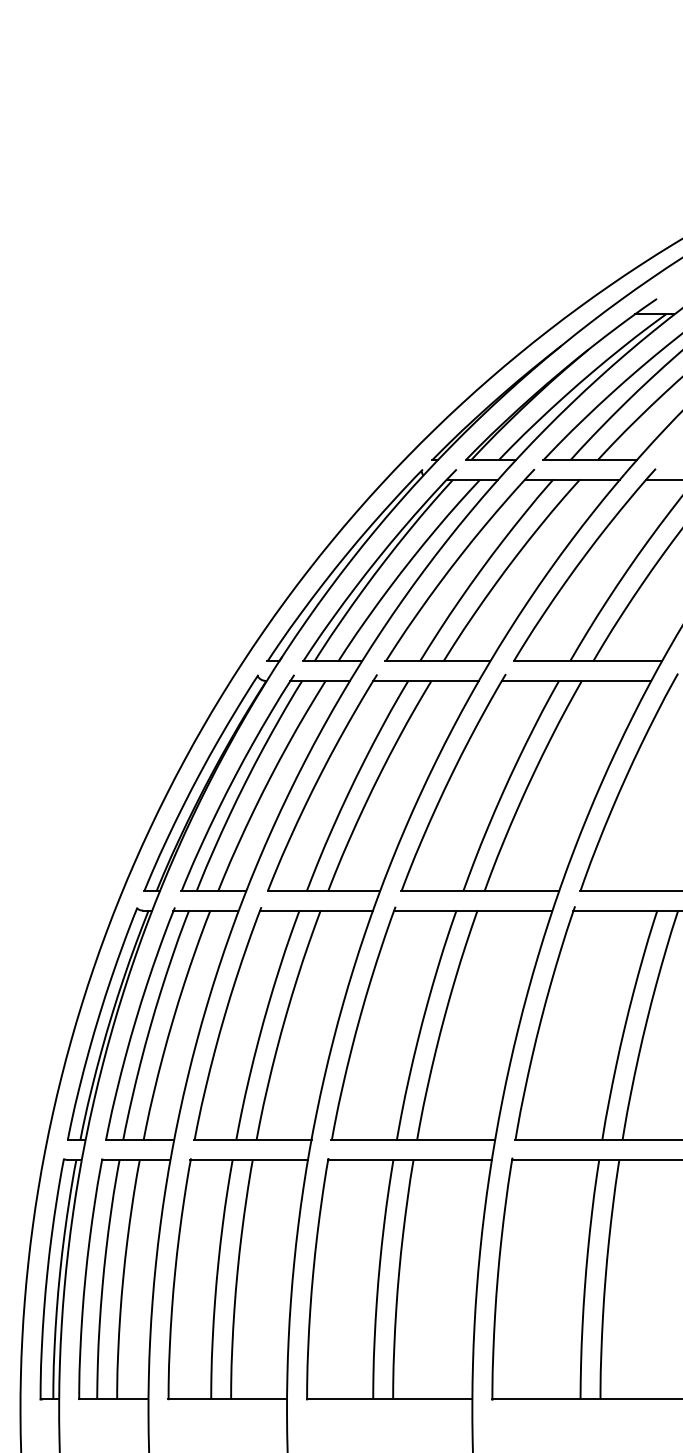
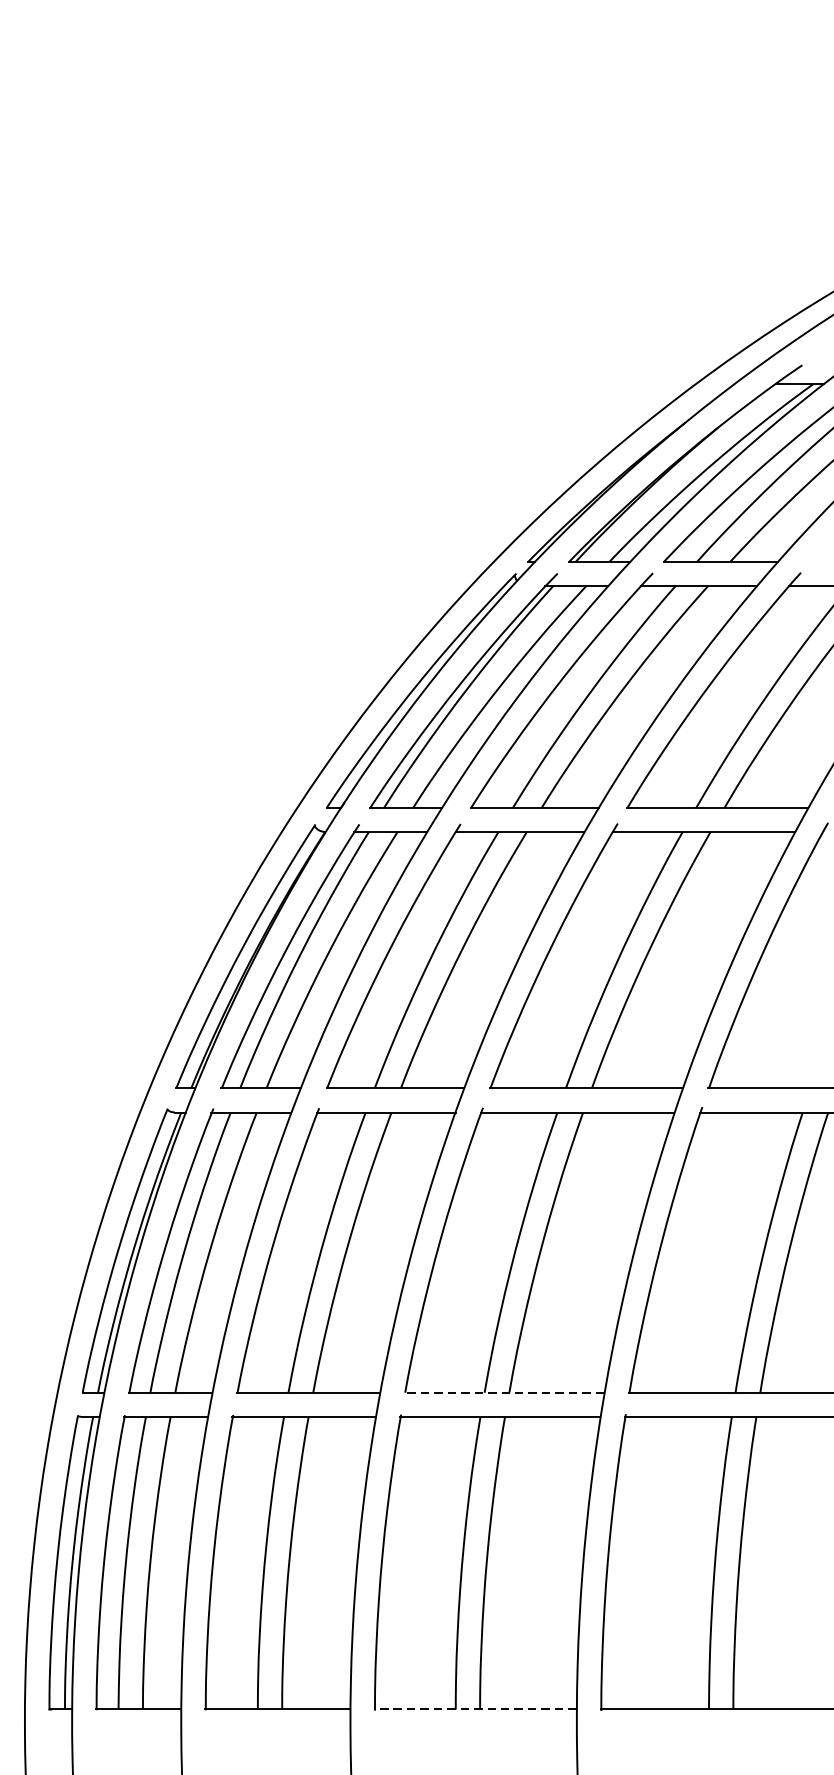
line: (413, 1140) -> (504, 1393), solid -> dashed
line: (389, 1399) -> (475, 1709), solid -> dashed

